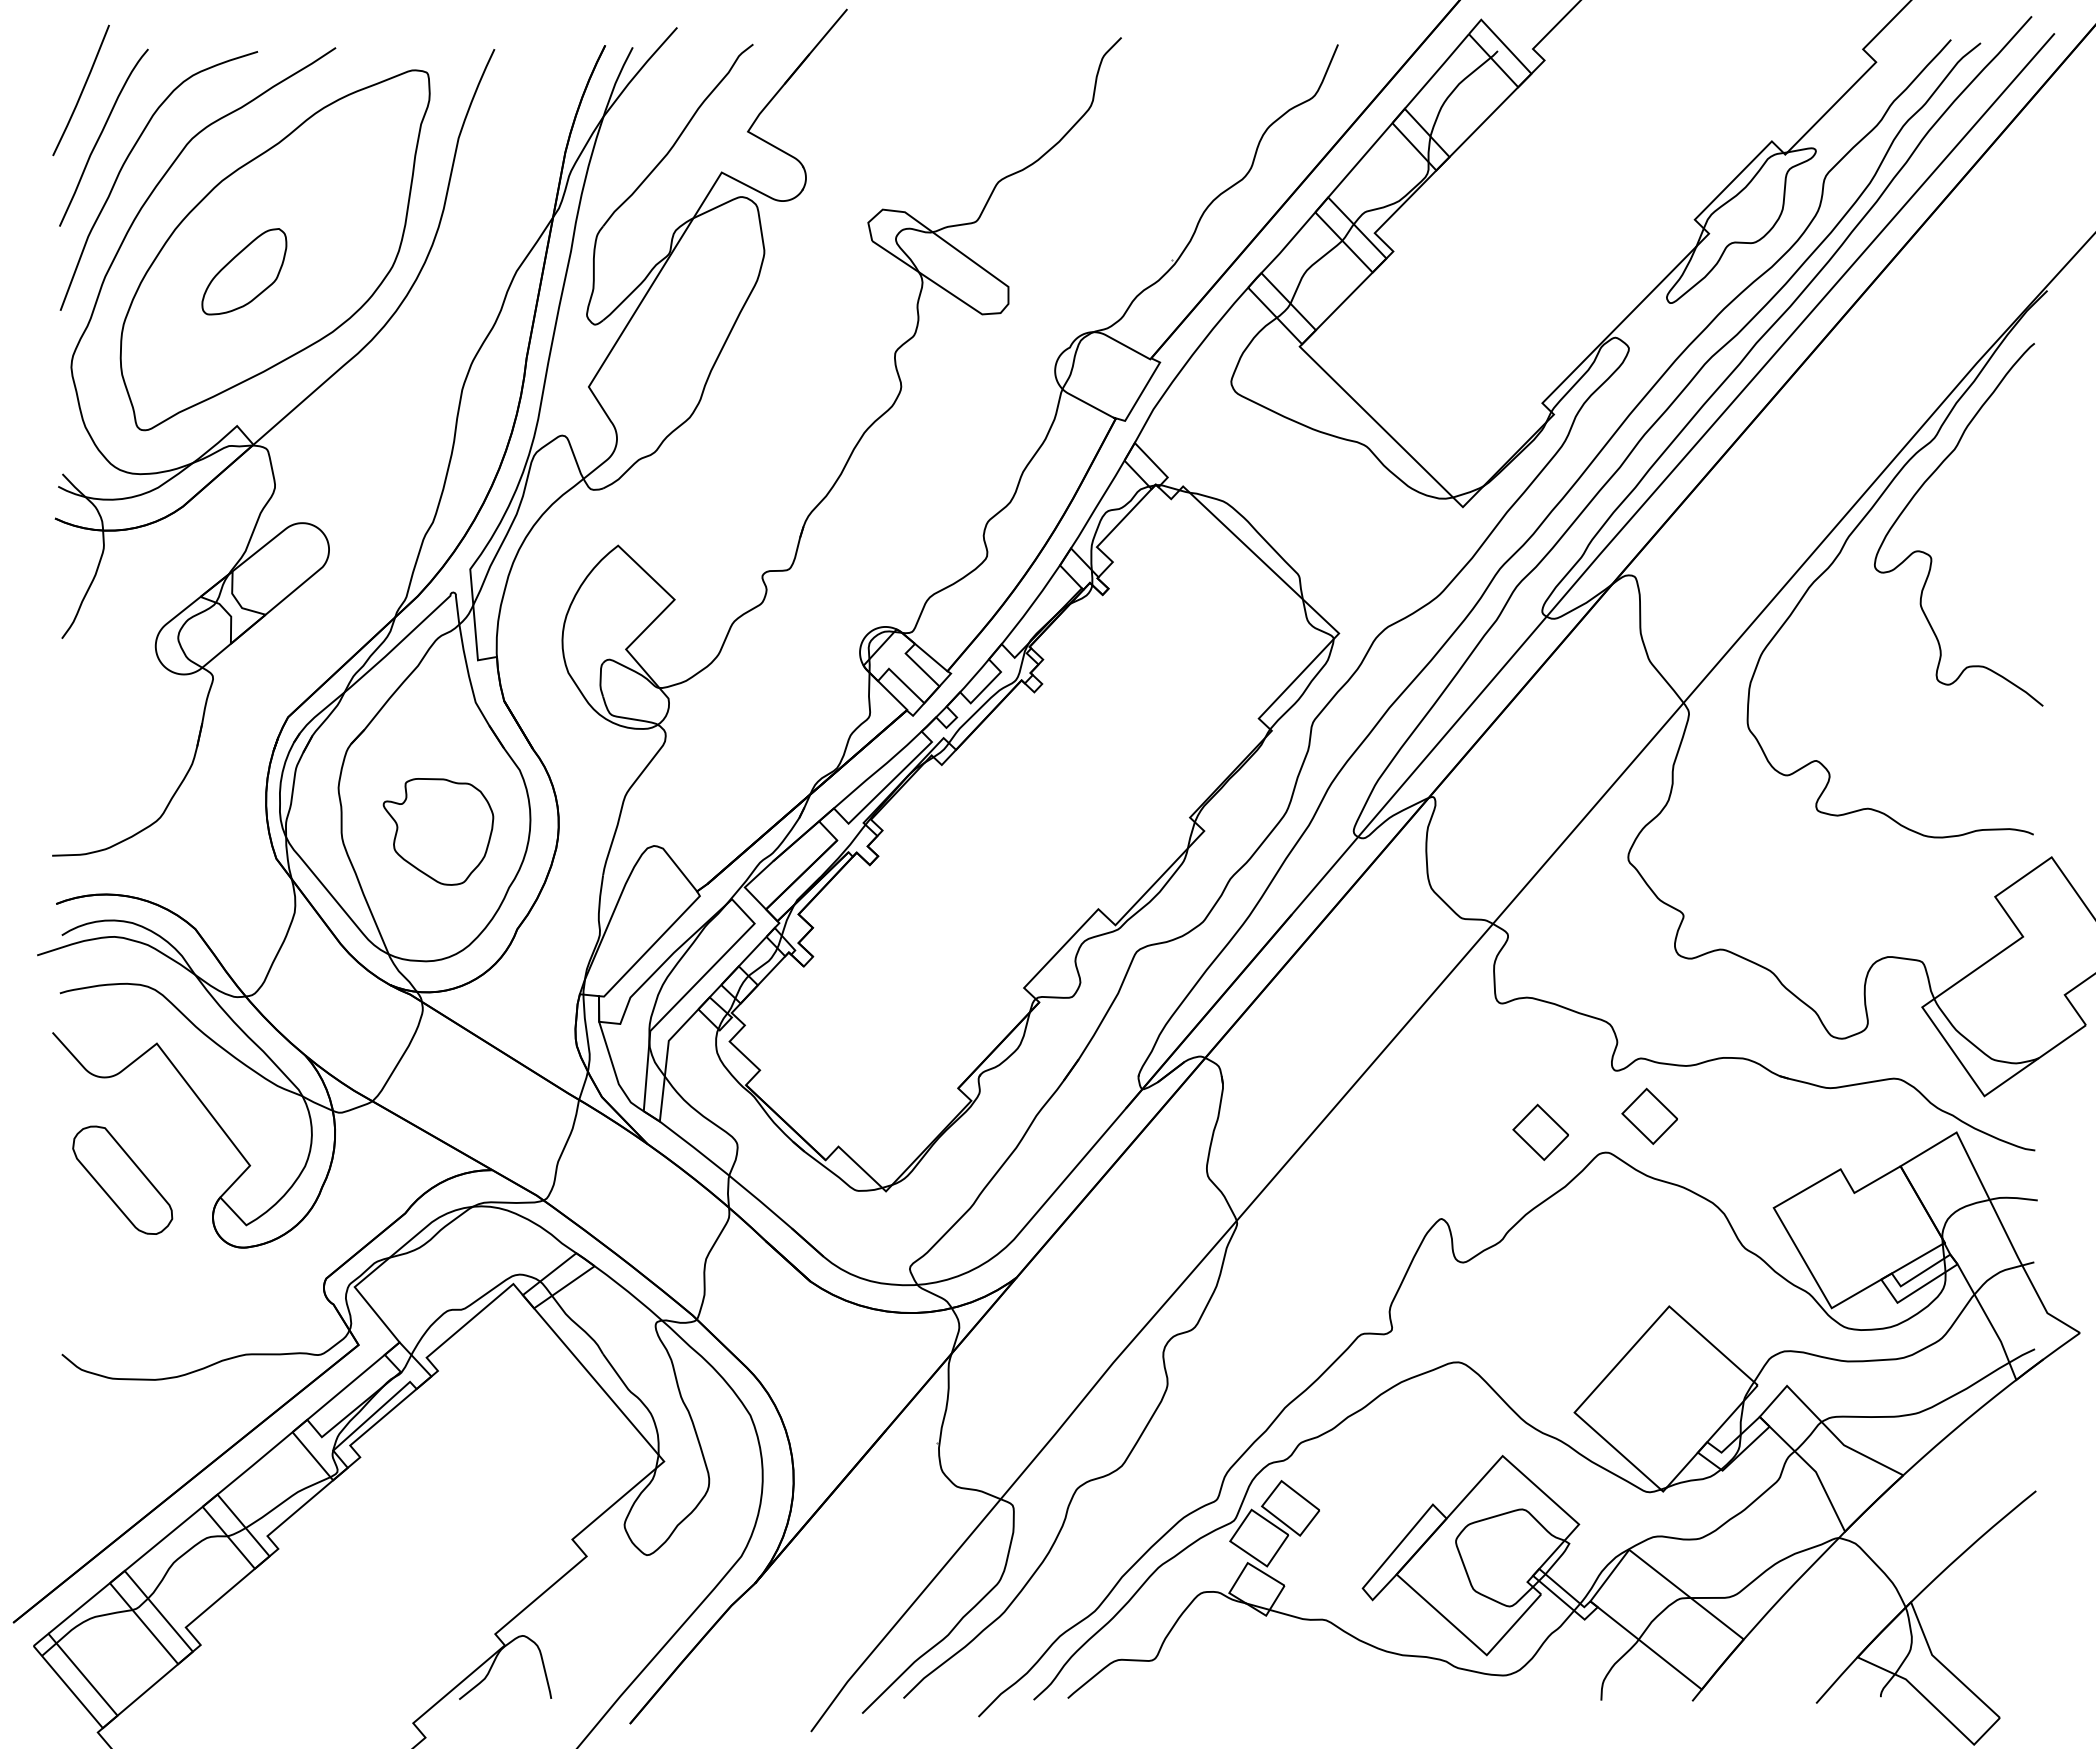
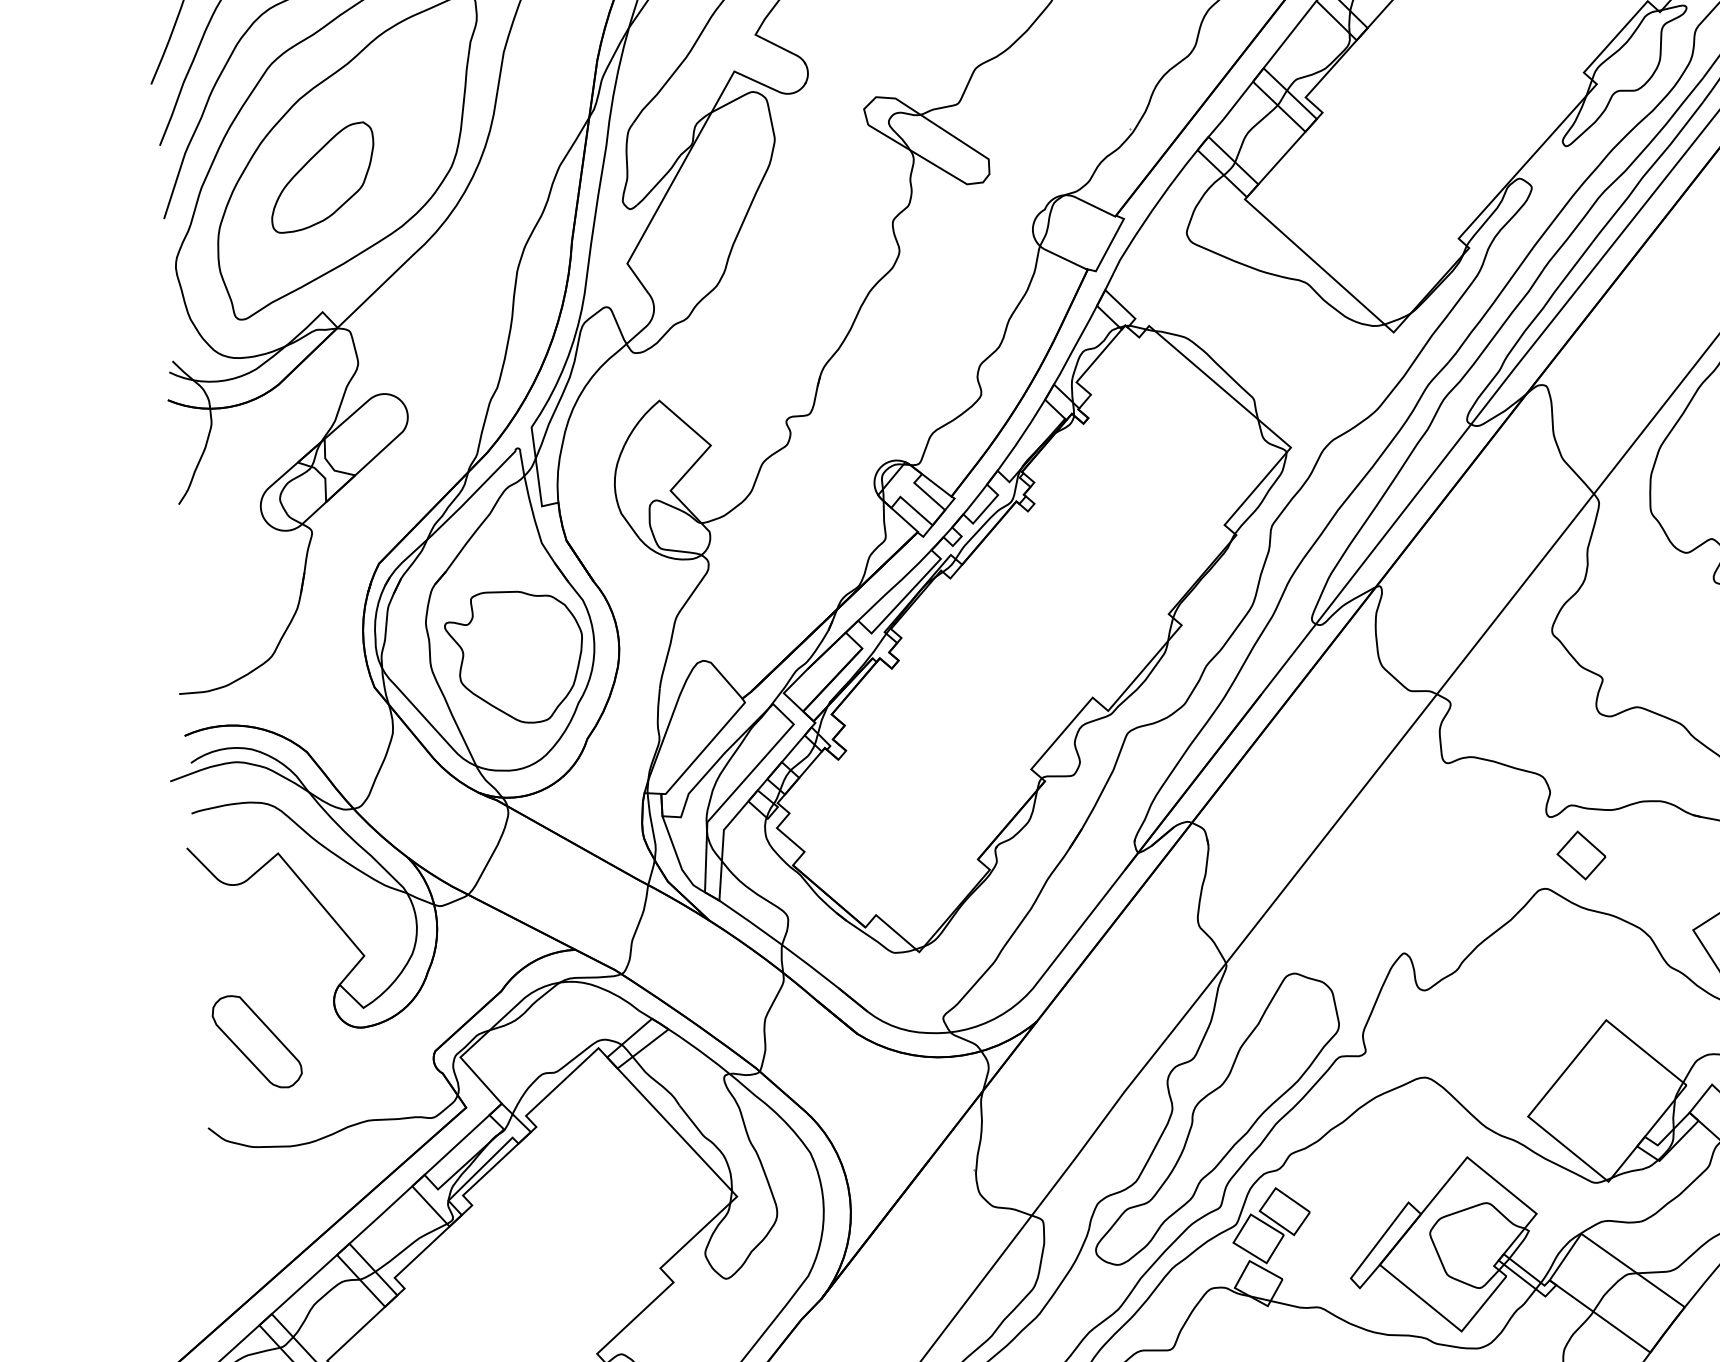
part: (244, 271) -> (322, 177), size x1.43
part: (438, 831) -> (514, 657), size x1.43
part: (1540, 1131) -> (1486, 873), removed
part: (122, 1179) -> (256, 1041), moved
part: (1217, 1398) -> (1216, 1118), added

